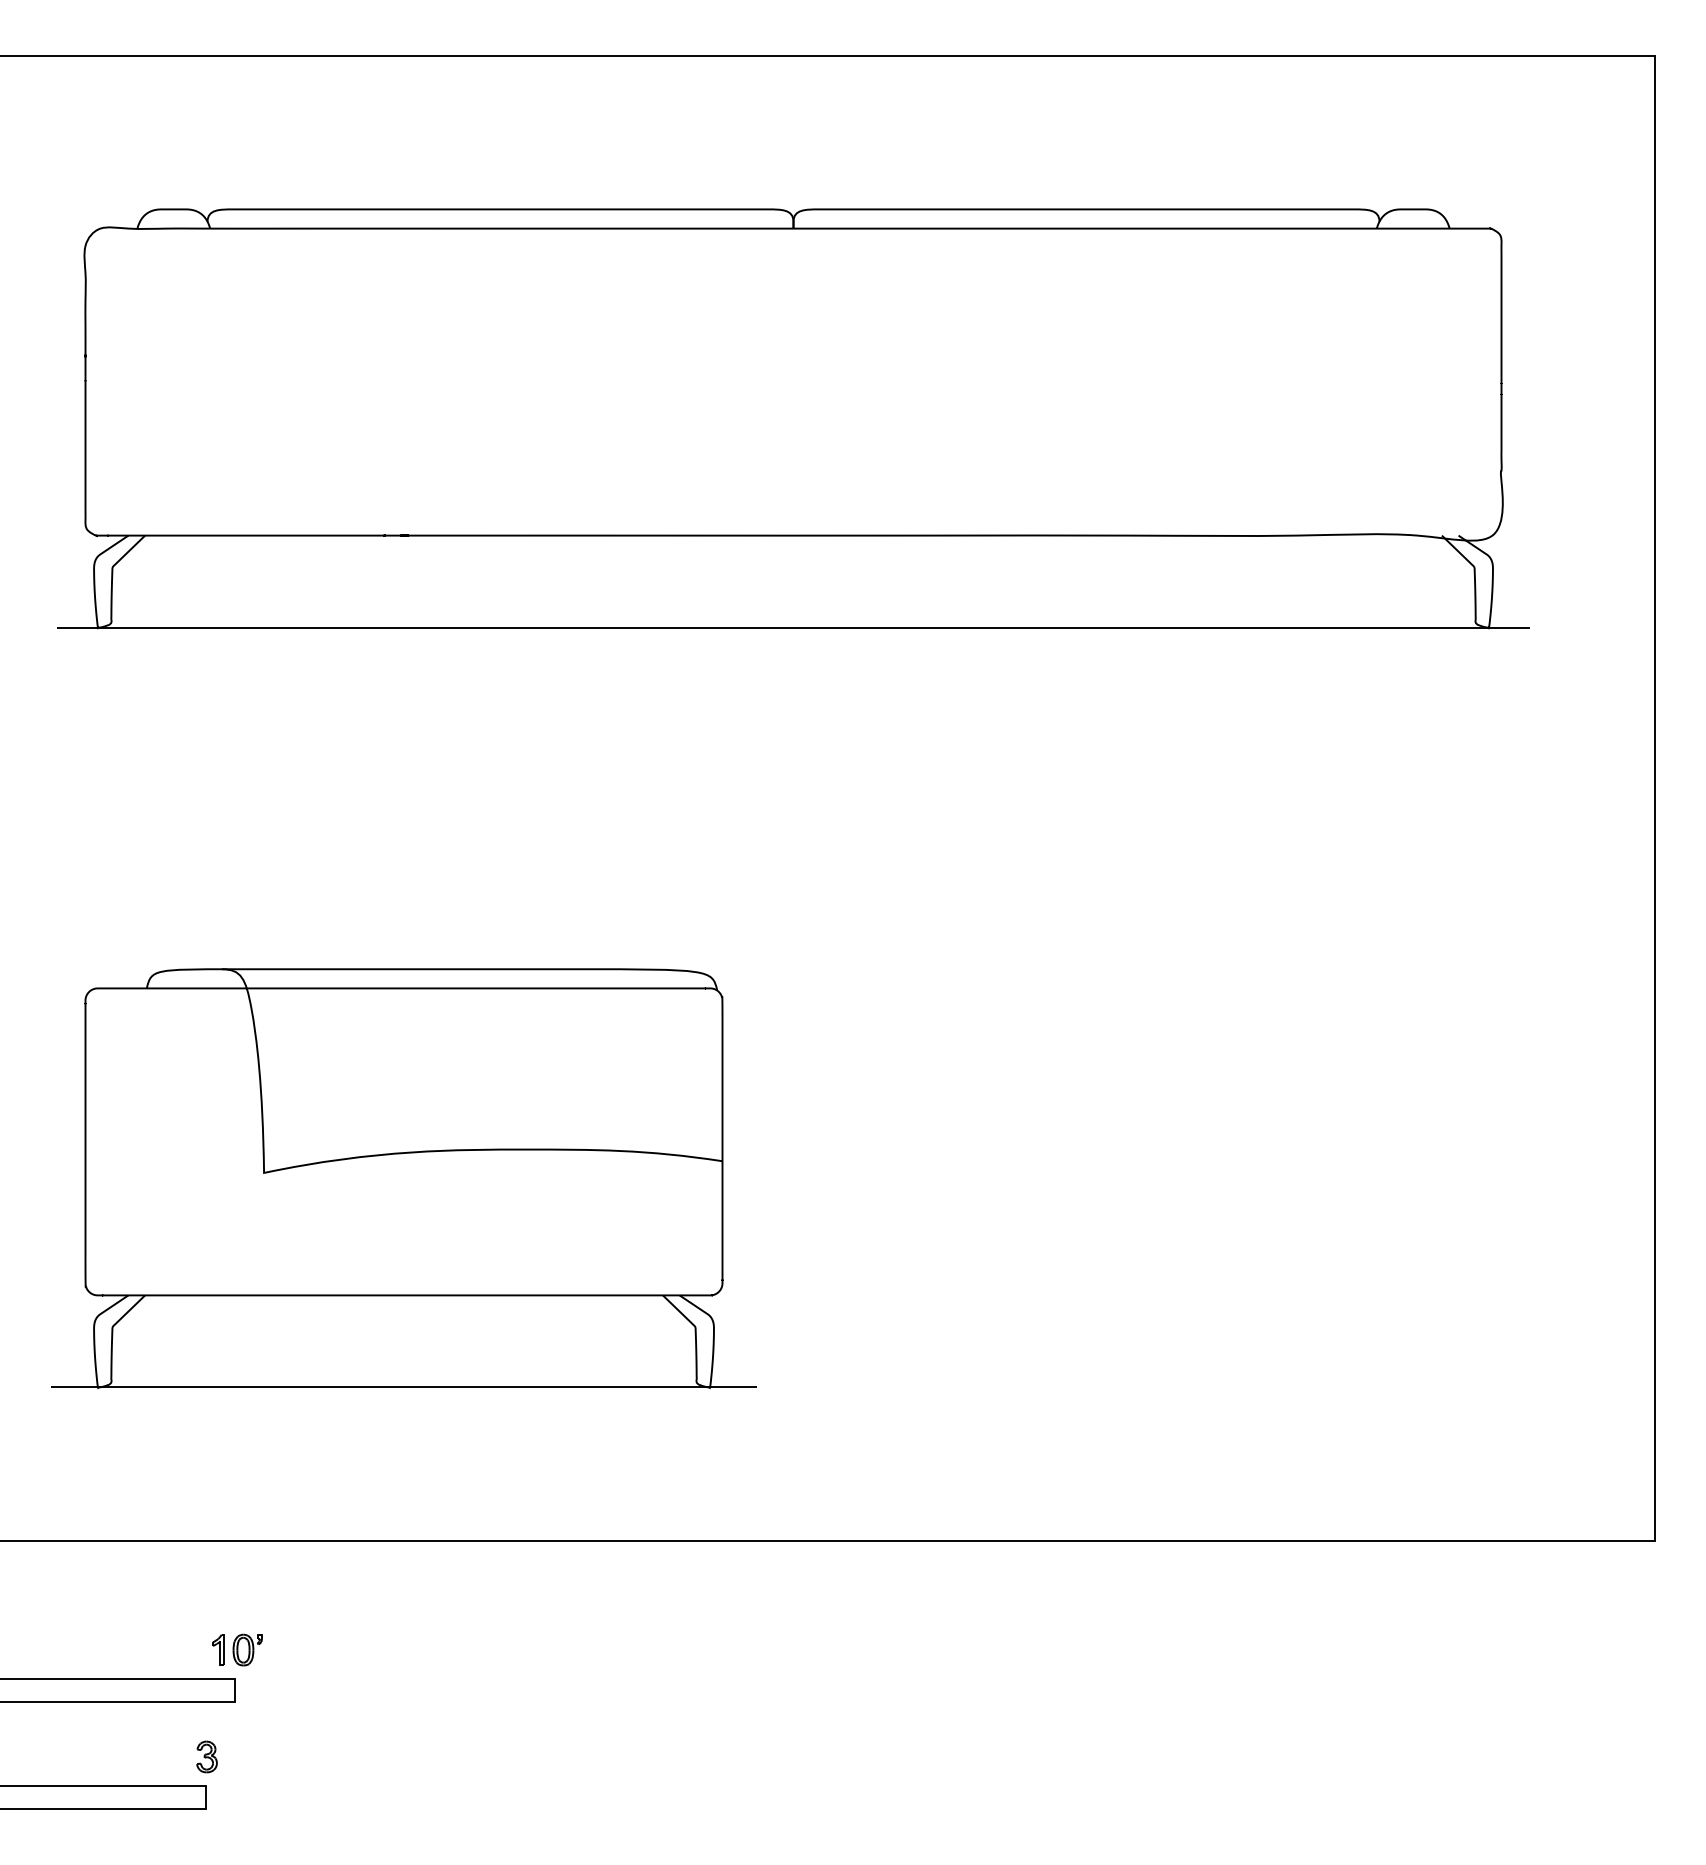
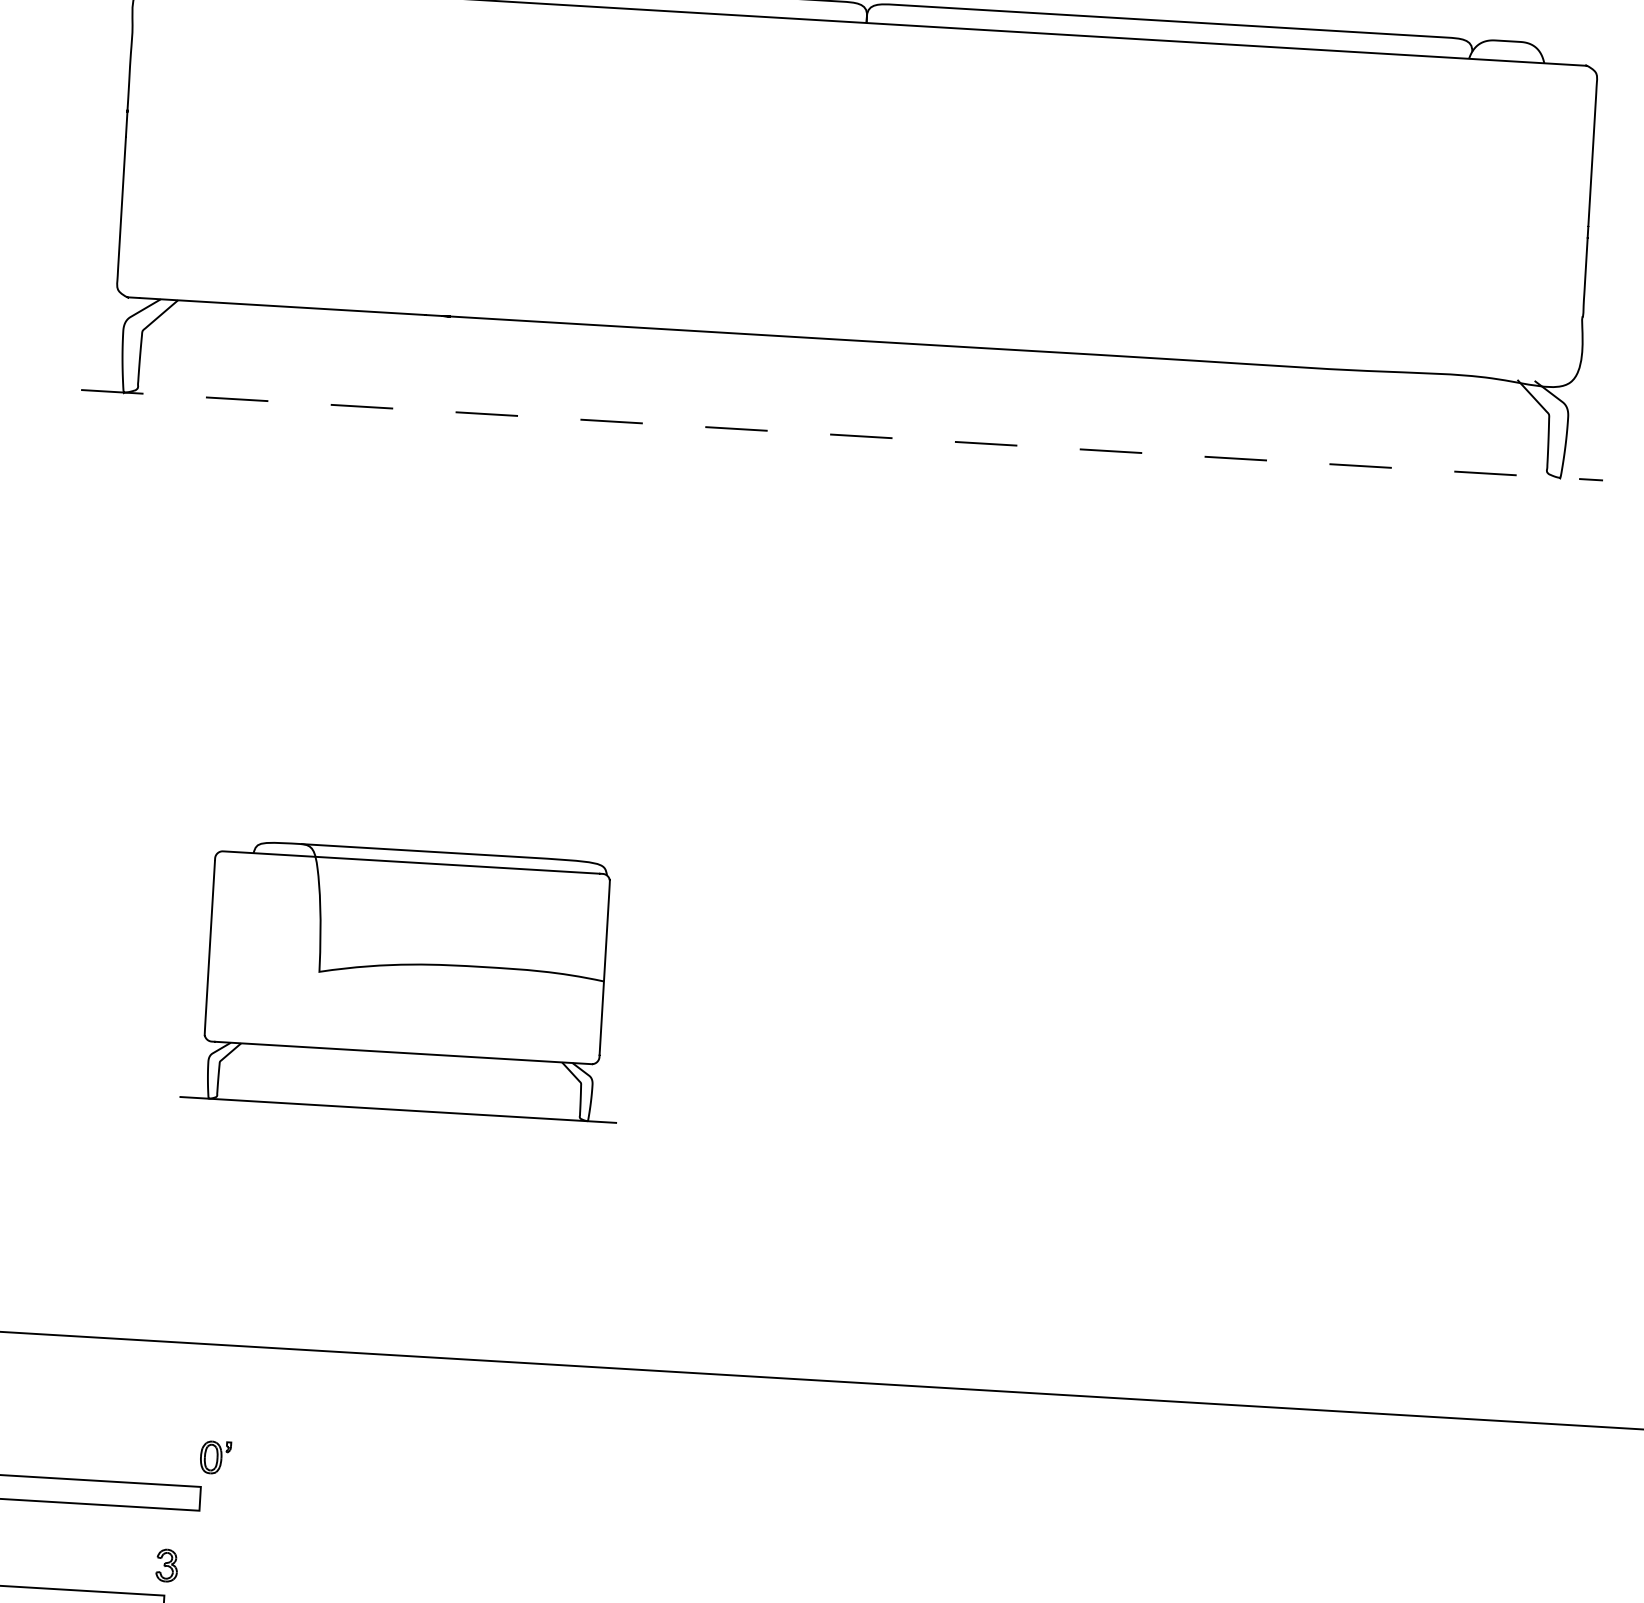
line: (793, 627) -> (842, 435), solid -> dashed
part: (403, 1178) -> (405, 980), size x0.6
part: (218, 1649) -> (185, 1455), removed

